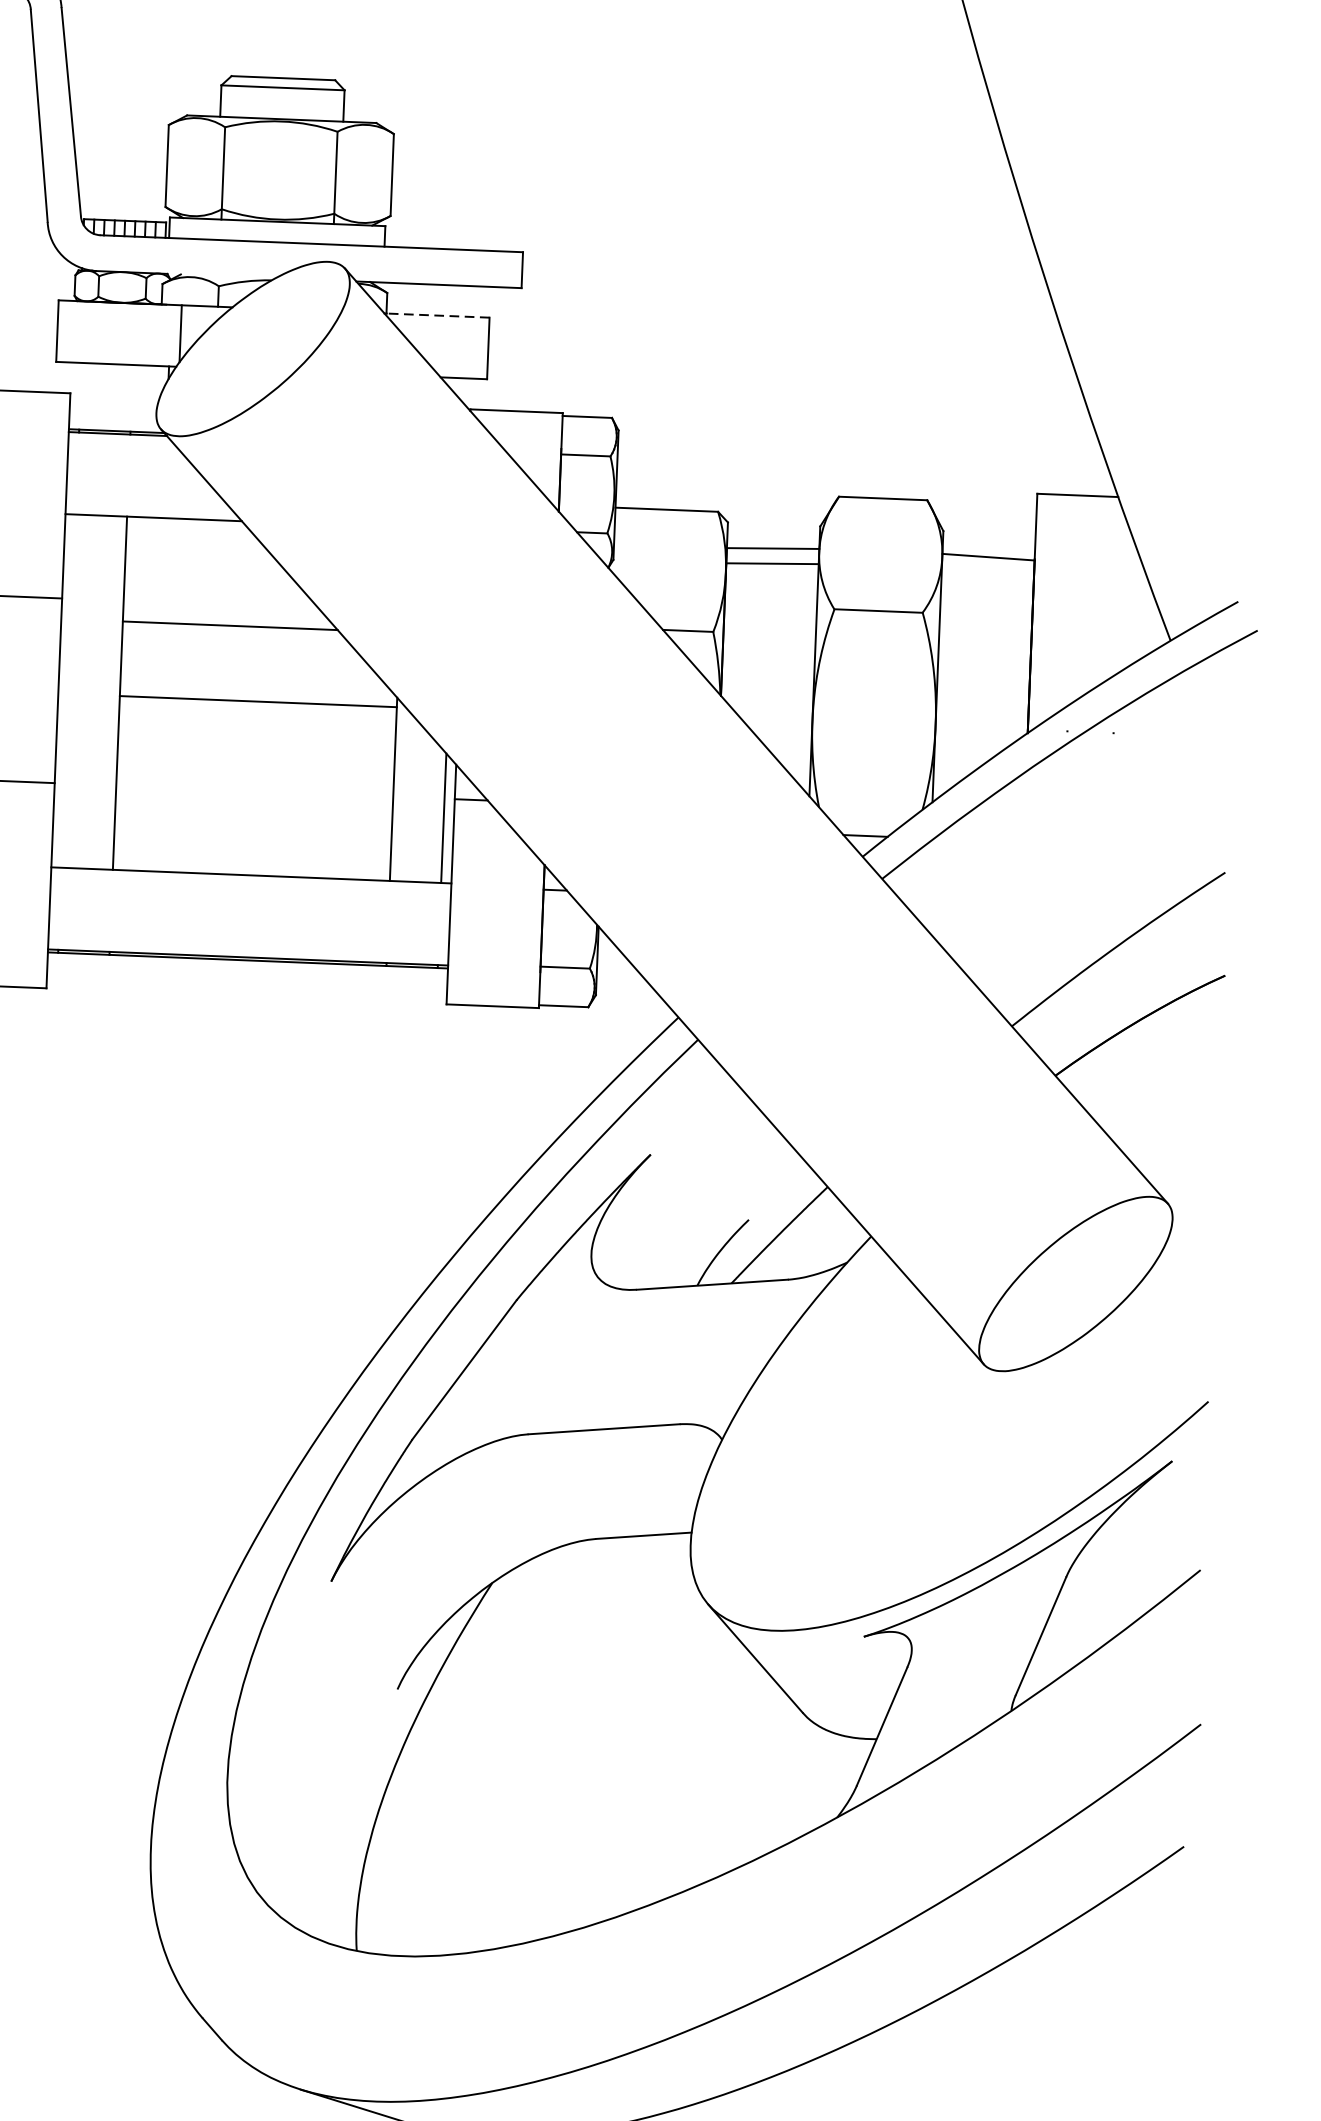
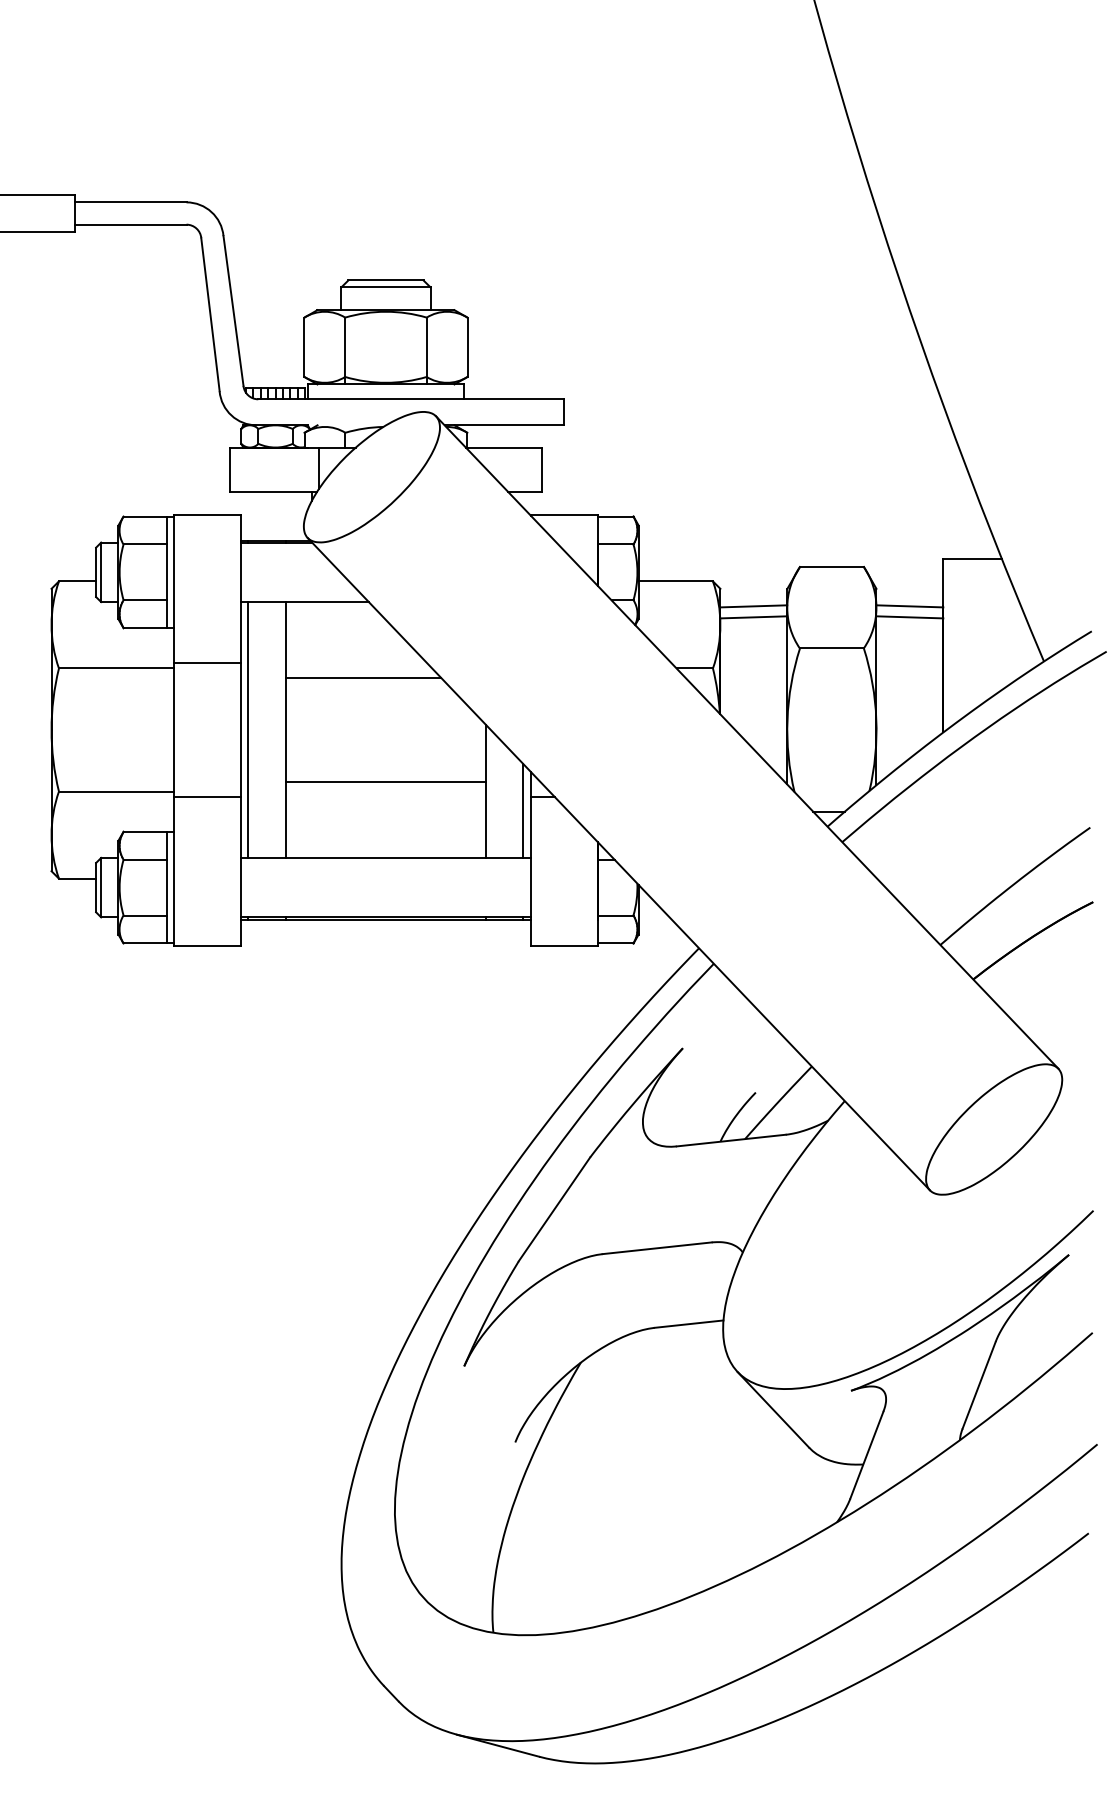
line: (436, 315) -> (503, 447), dashed -> solid
line: (987, 572) -> (909, 617), added
line: (68, 690) -> (248, 729), added
line: (257, 702) -> (385, 782), moved

